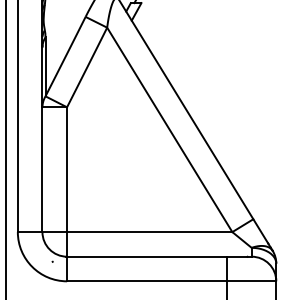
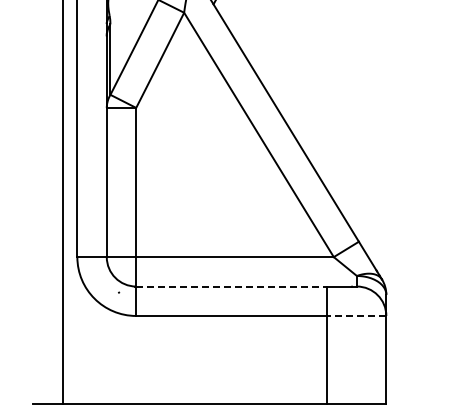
line: (146, 256) -> (231, 286), solid -> dashed
line: (251, 280) -> (356, 315), solid -> dashed

